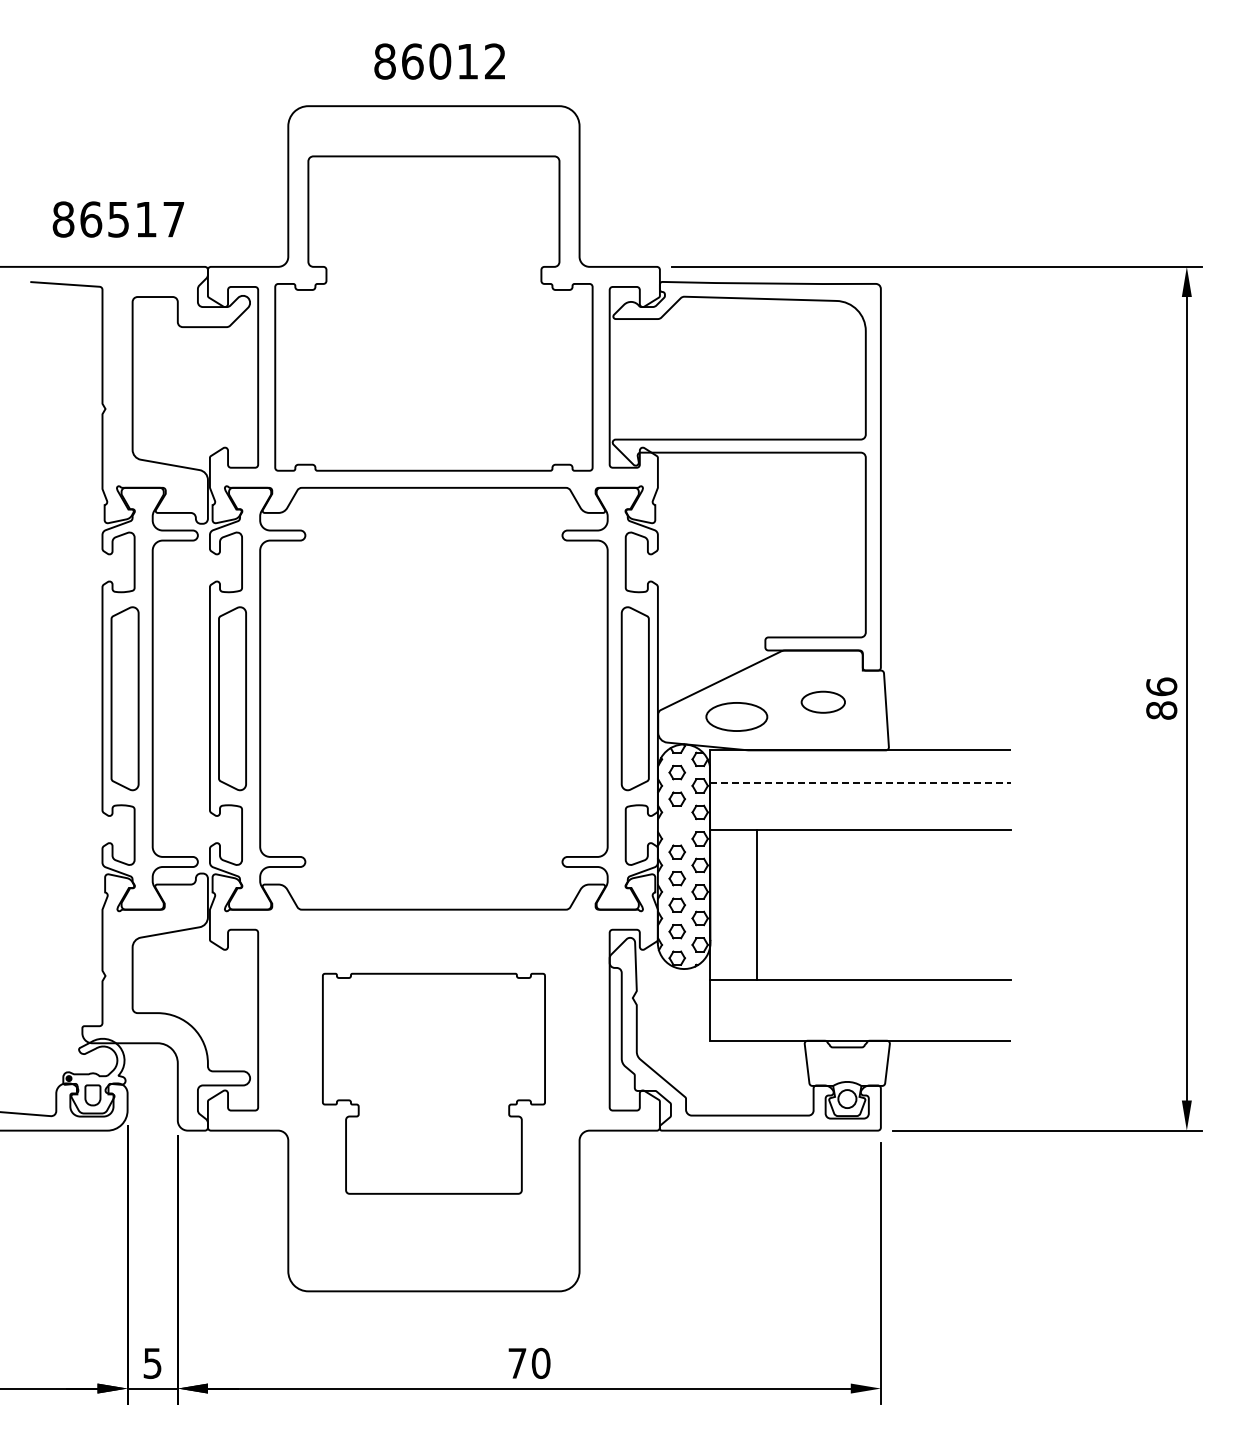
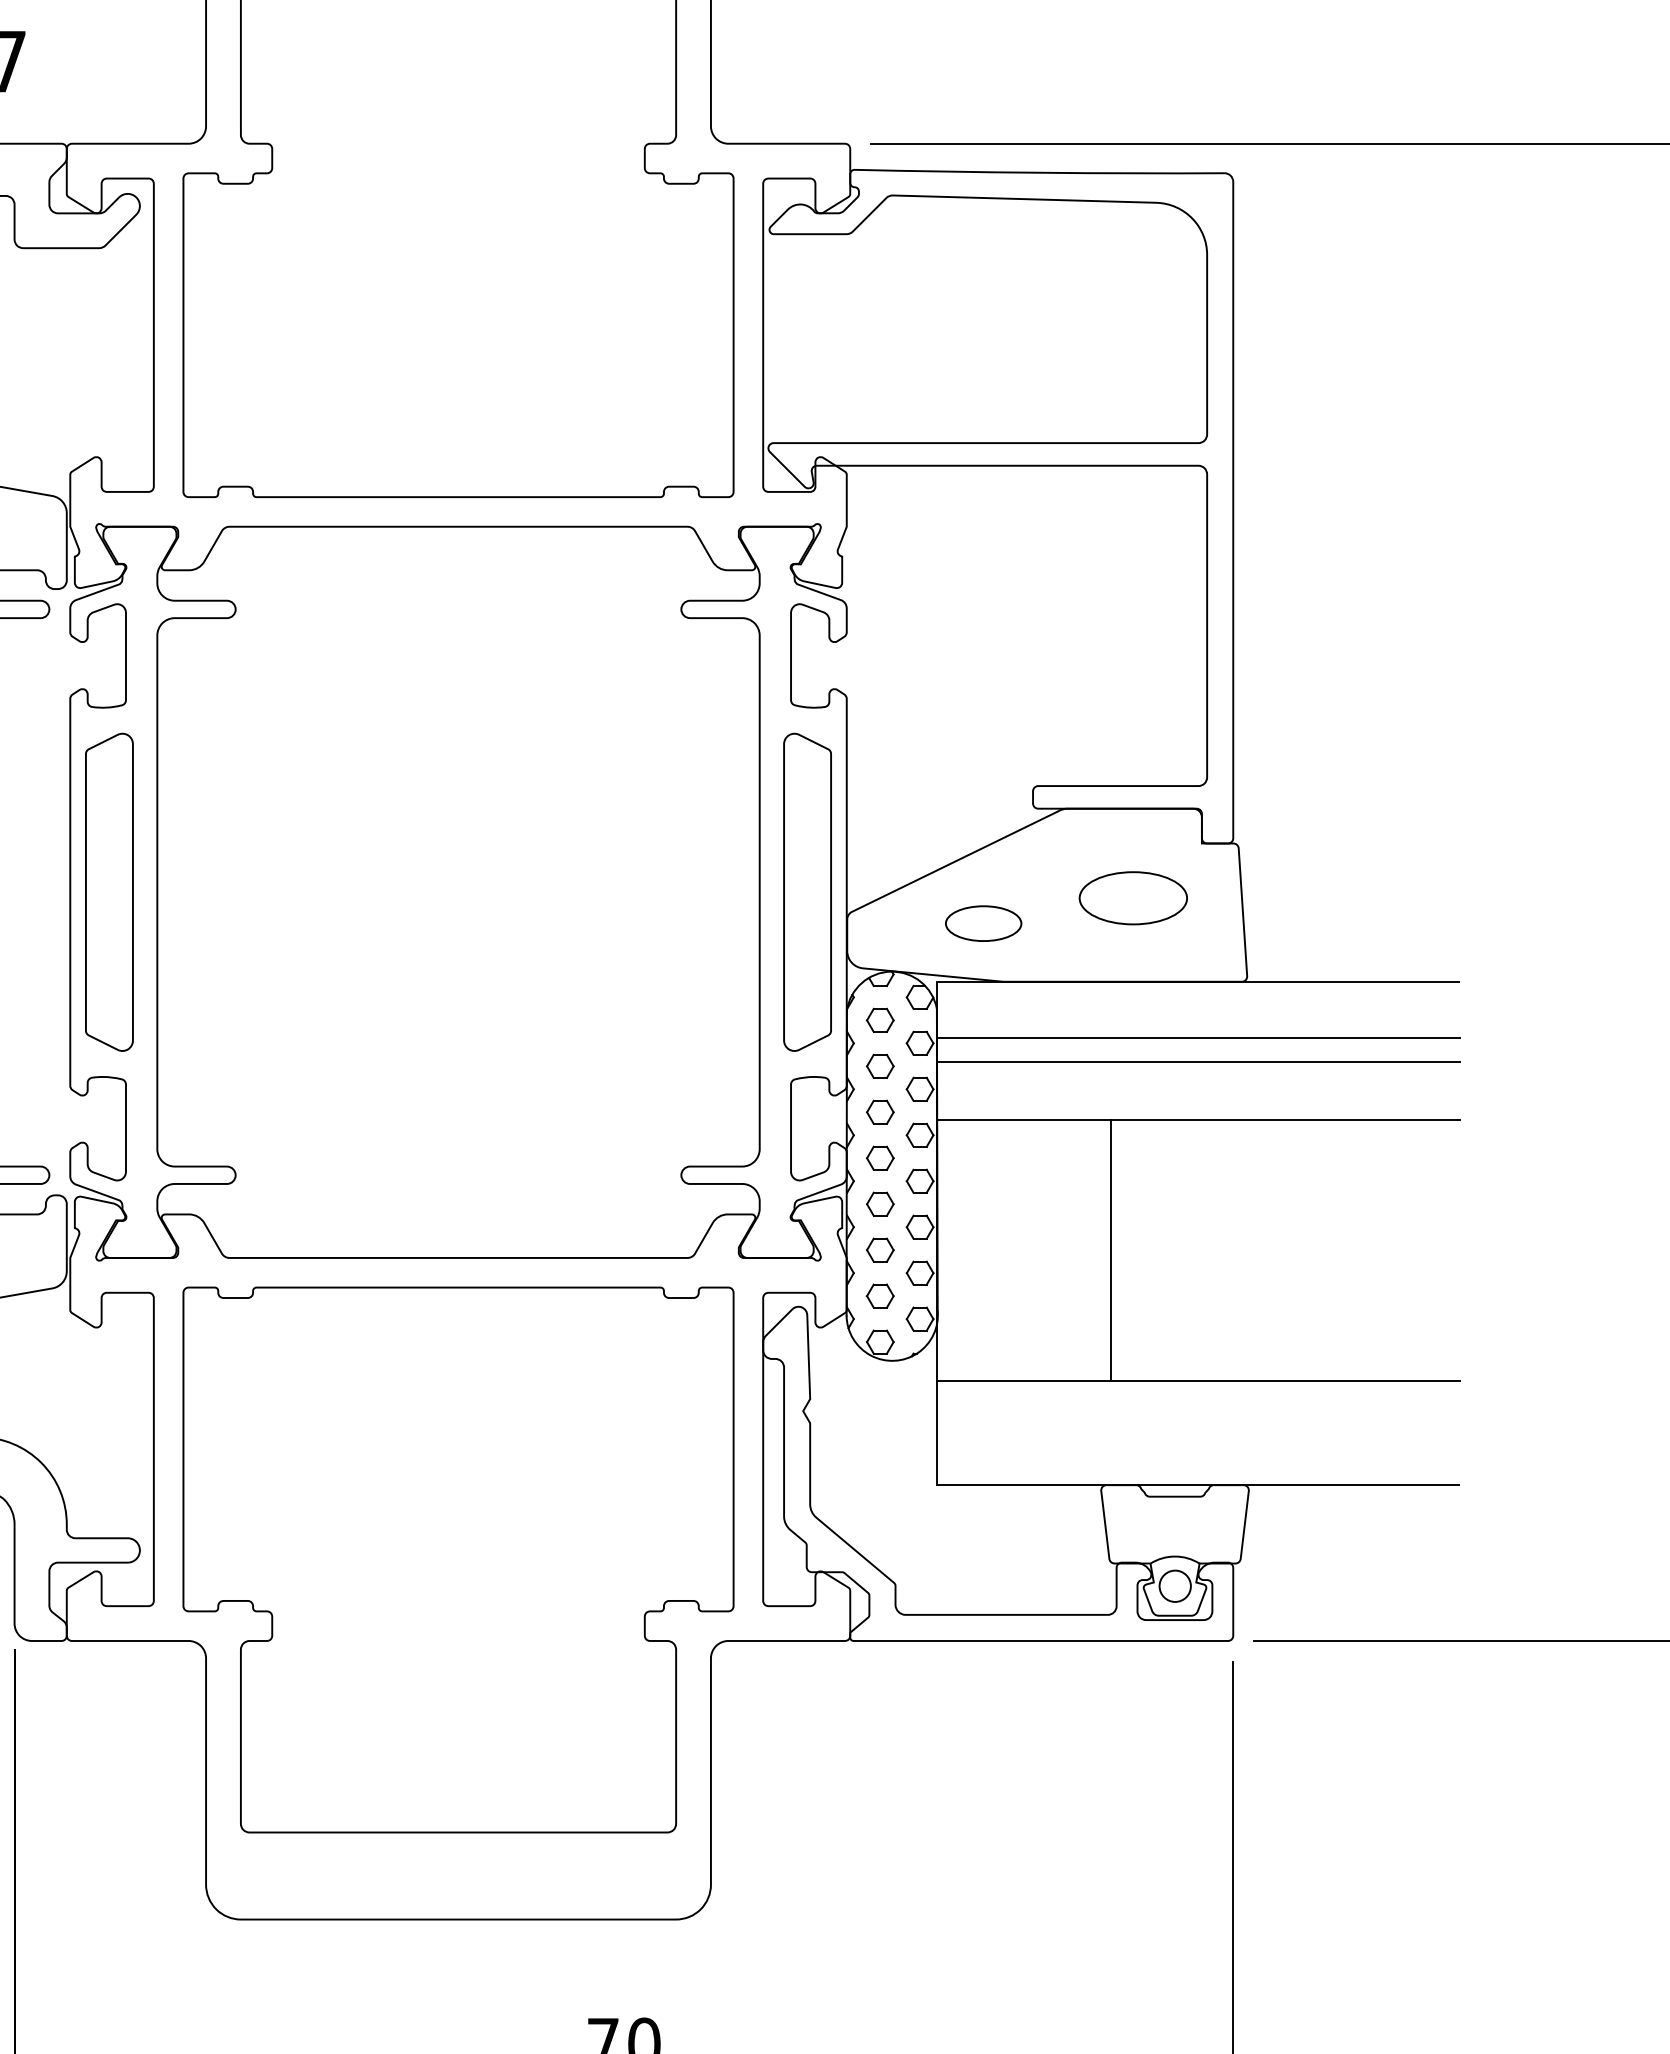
part: (823, 702) -> (1133, 898), size x1.43
part: (736, 716) -> (982, 923), size x0.71
line: (860, 782) -> (1197, 1037), dashed -> solid
line: (860, 796) -> (1197, 1061), added
part: (677, 825) -> (880, 1112), added
line: (756, 904) -> (1111, 1248), moved
part: (433, 1083) -> (457, 1559), size x1.43

